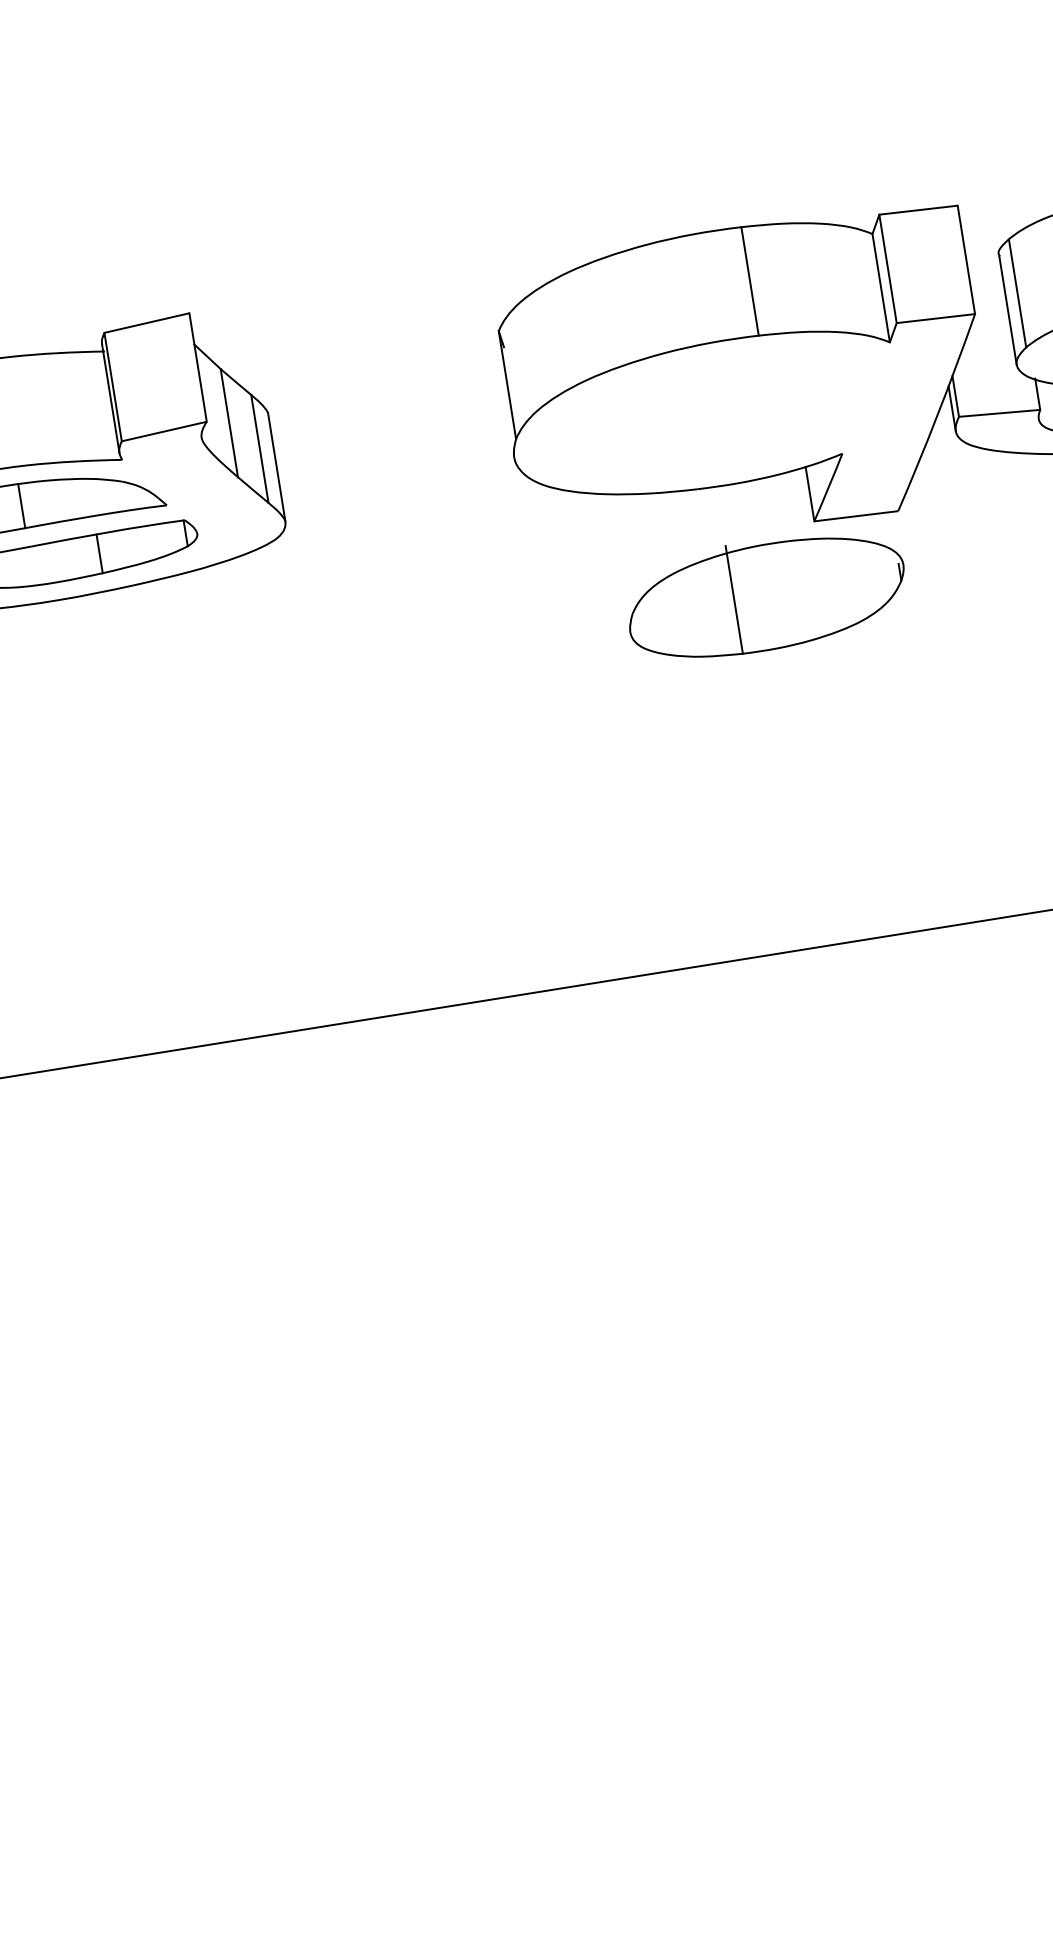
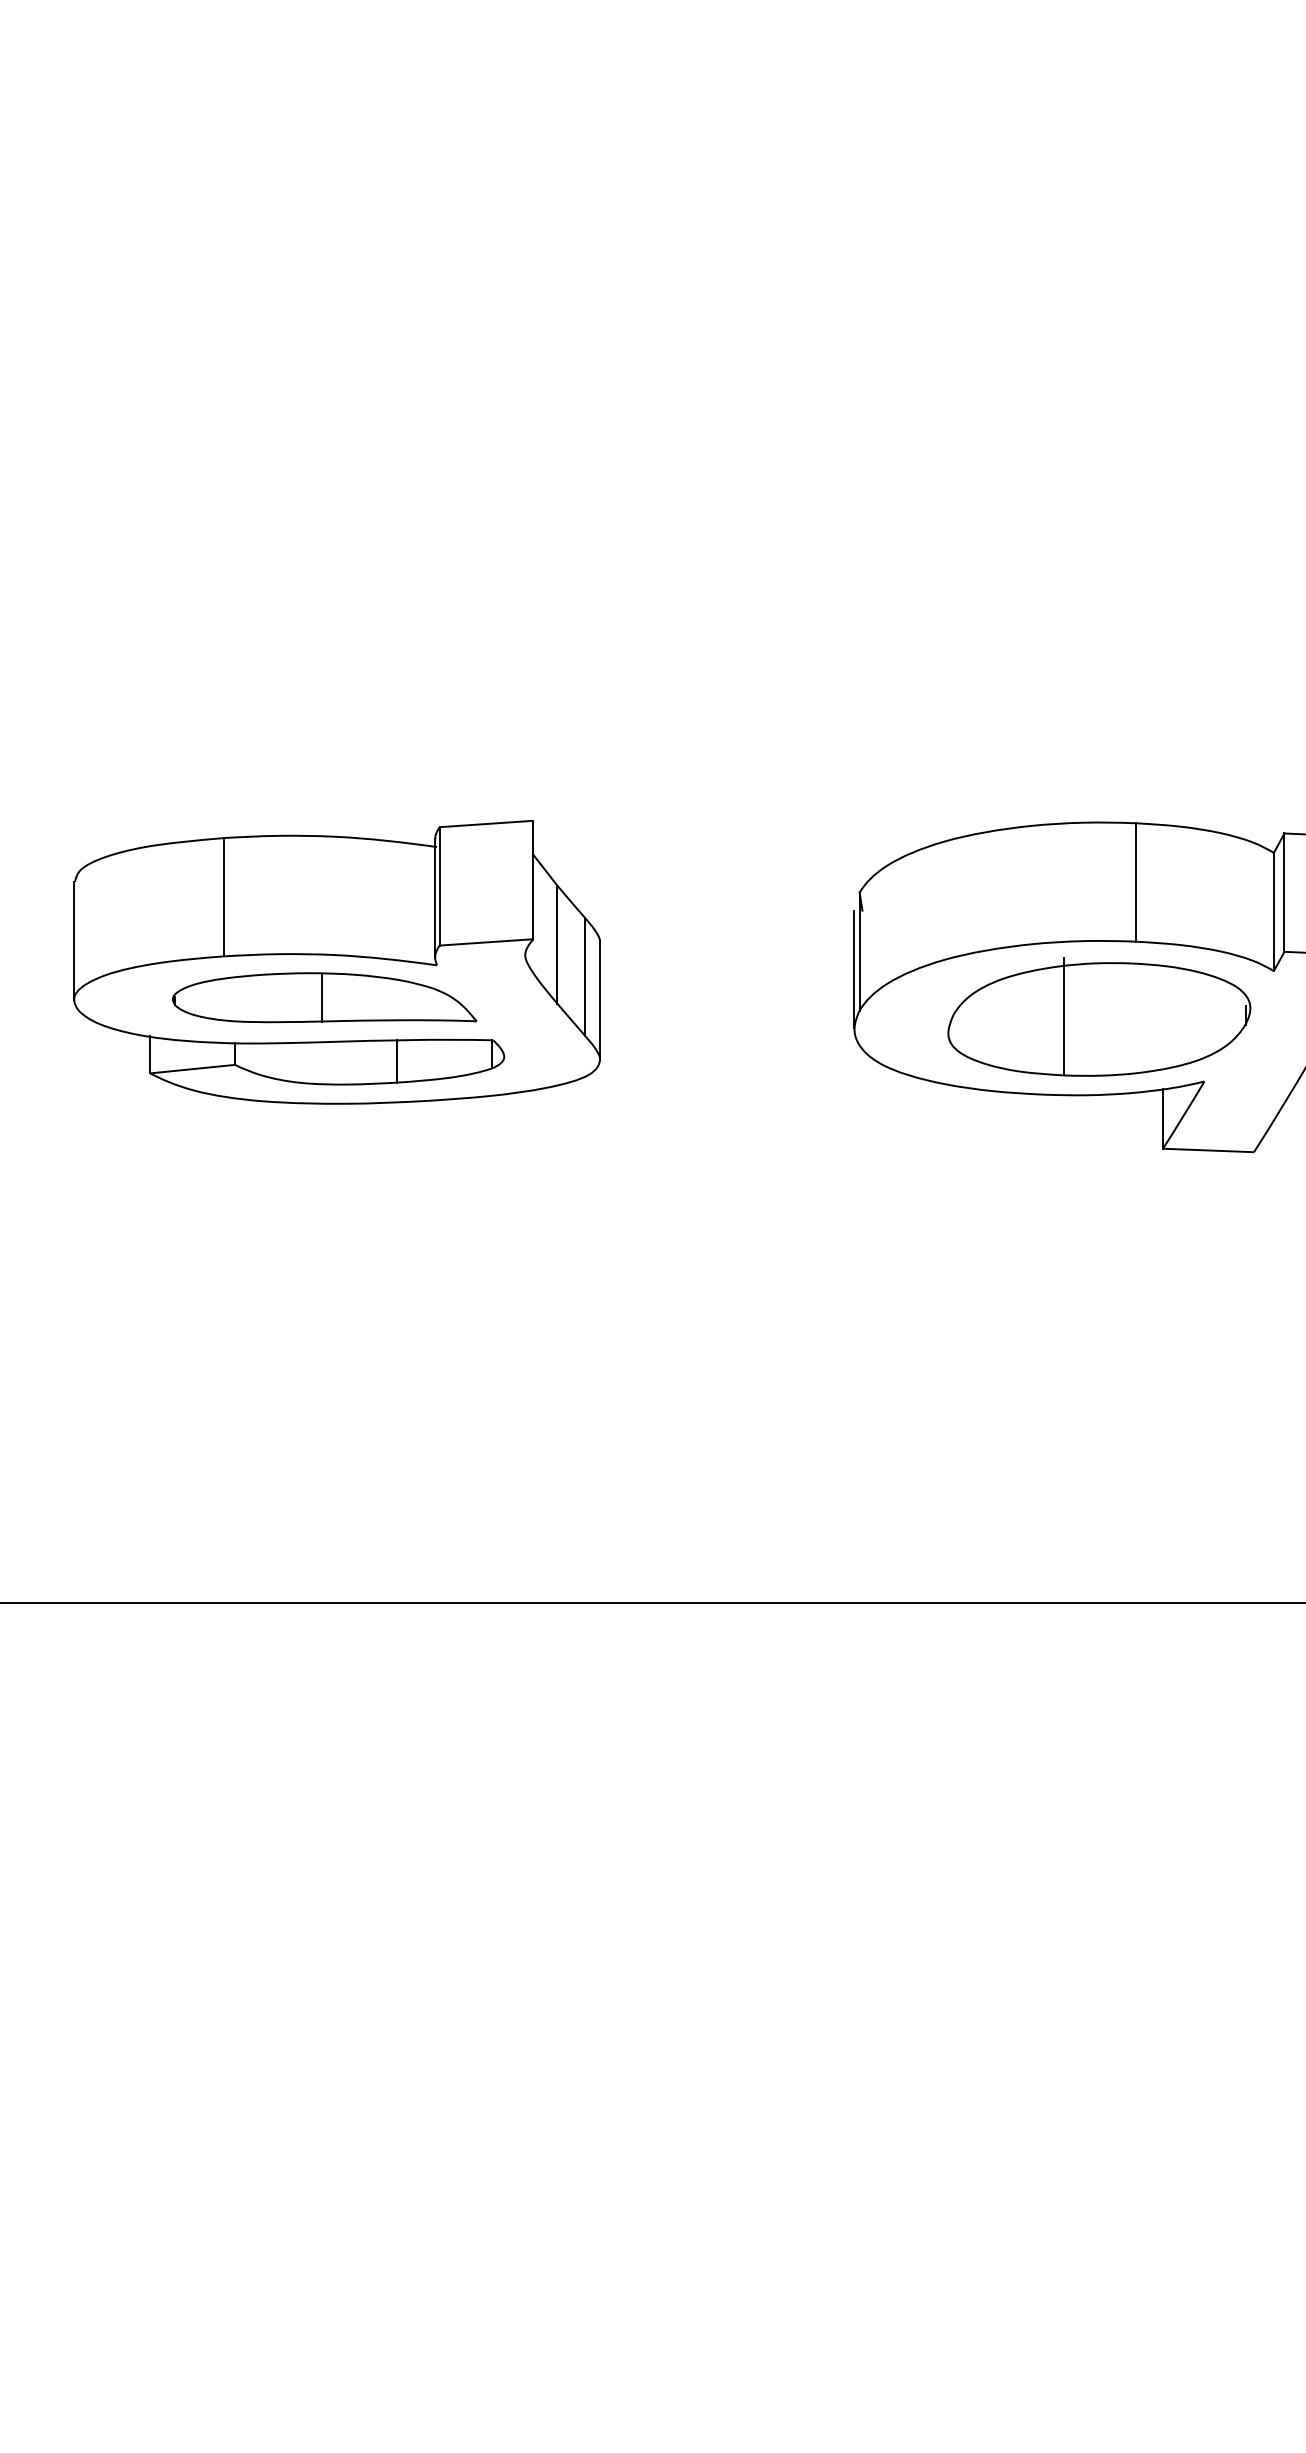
line: (505, 402) -> (854, 969), added
part: (766, 594) -> (1099, 1016), moved

